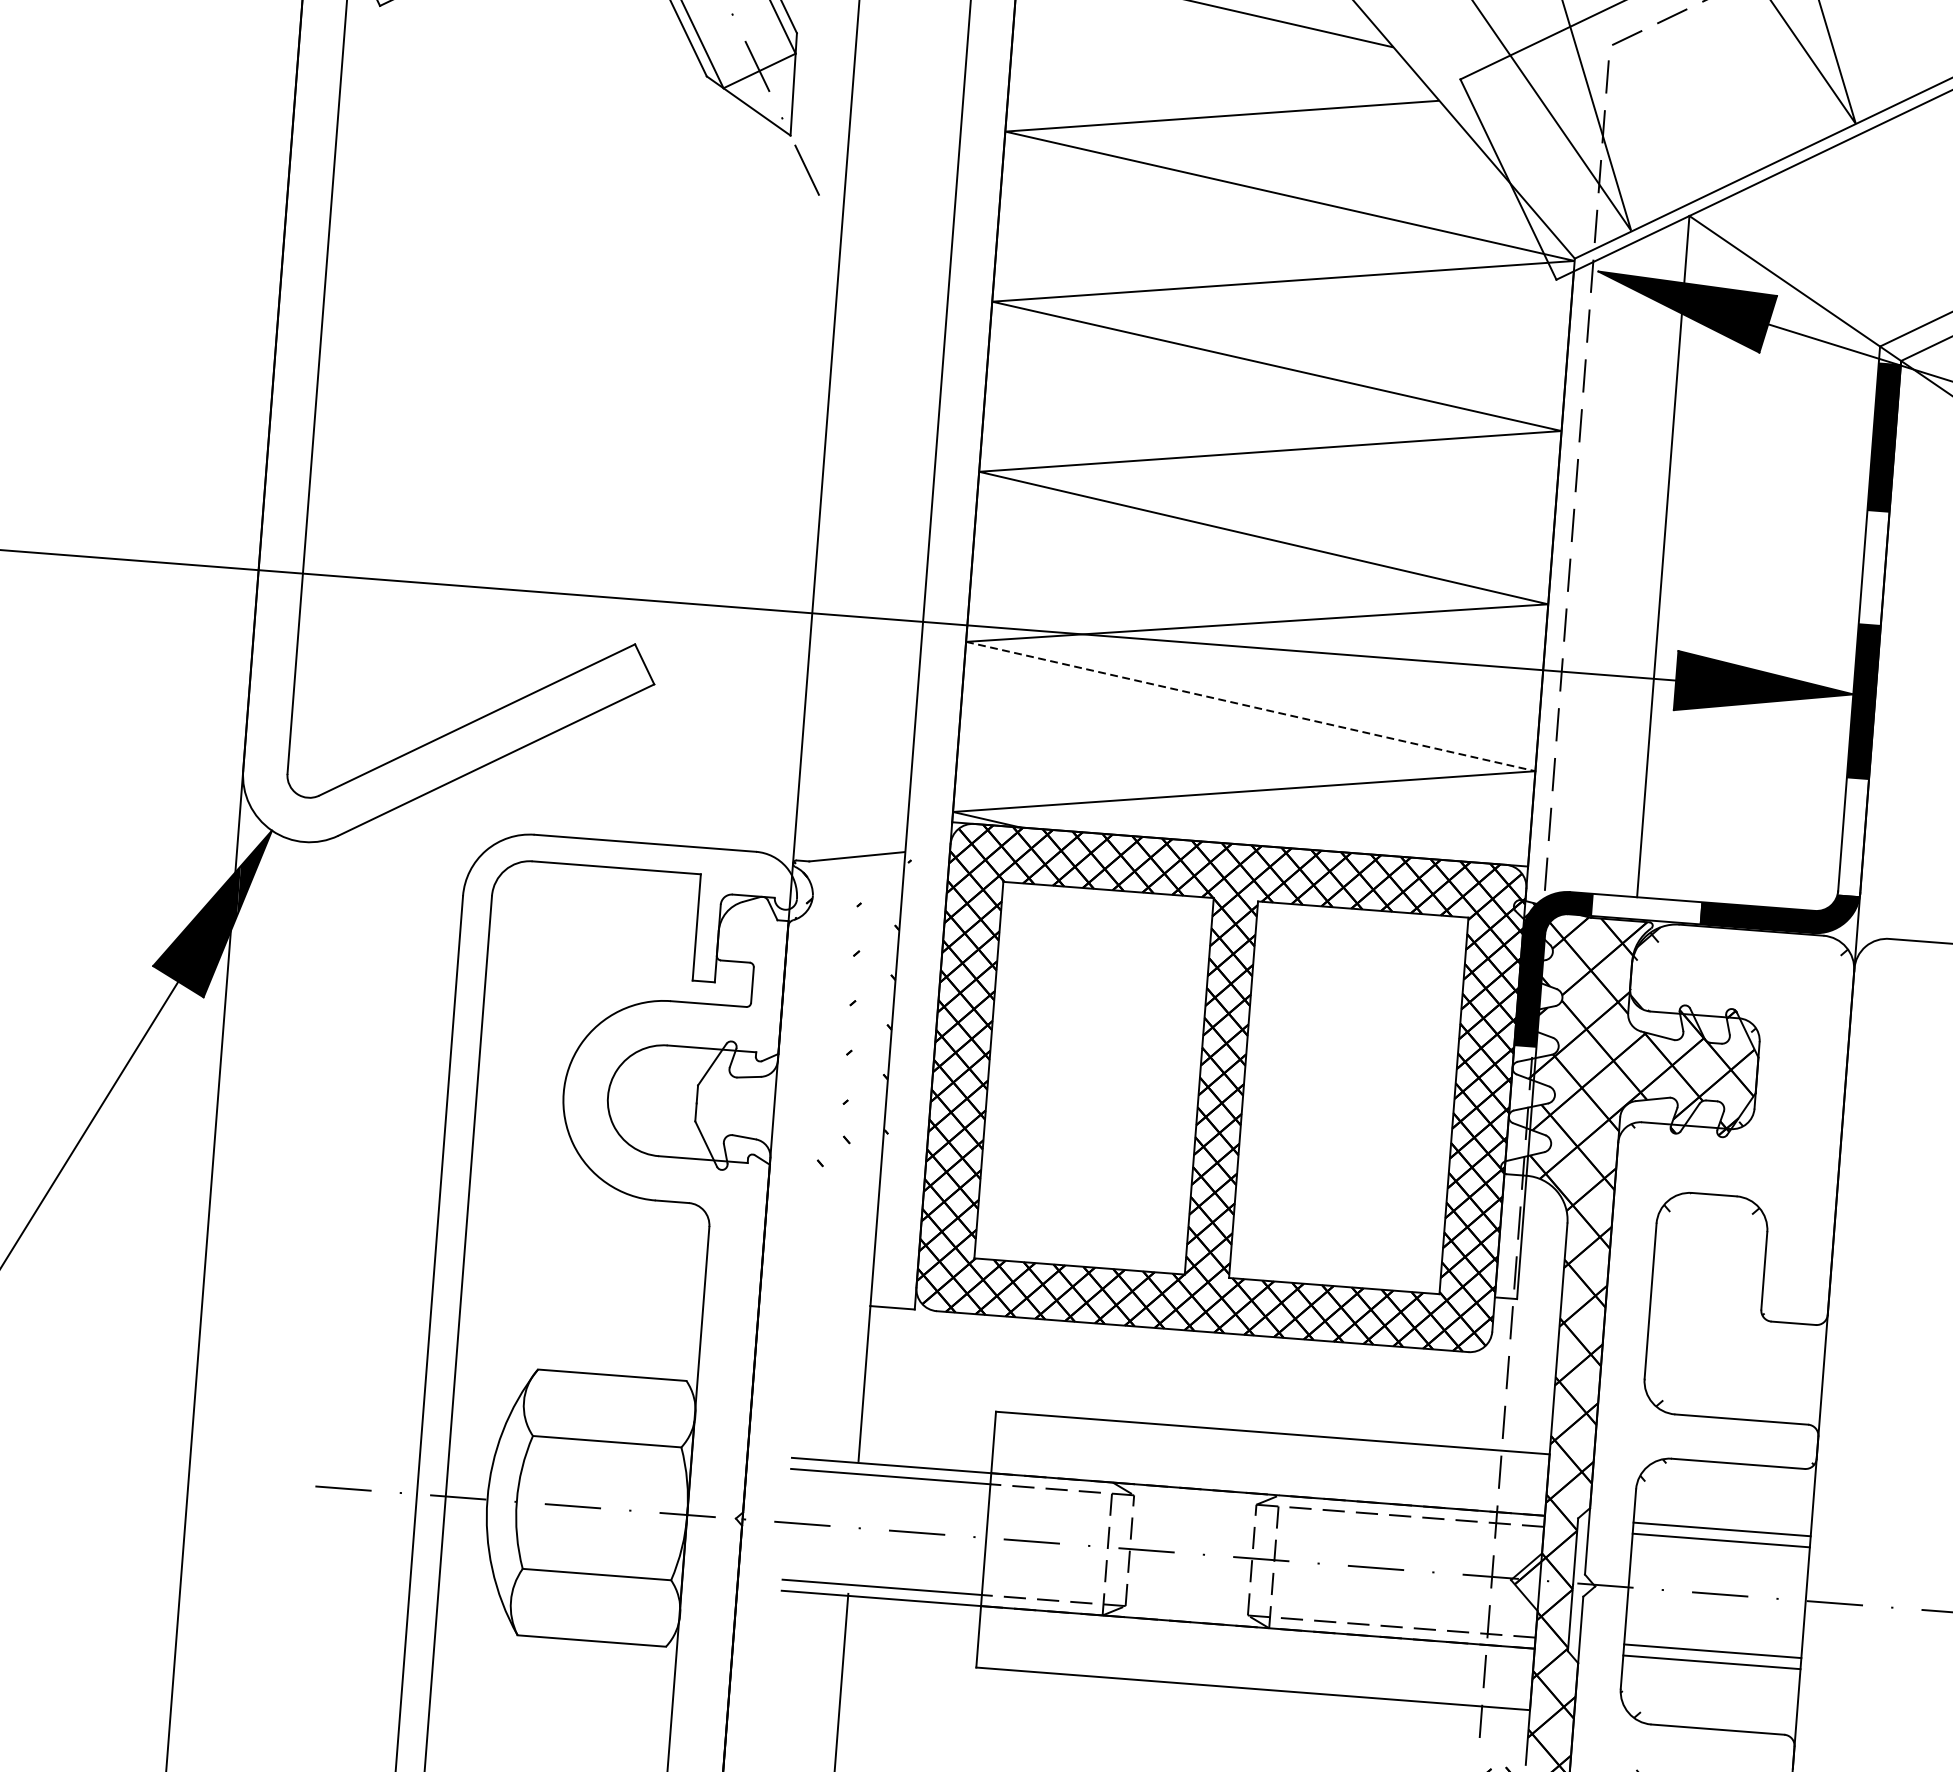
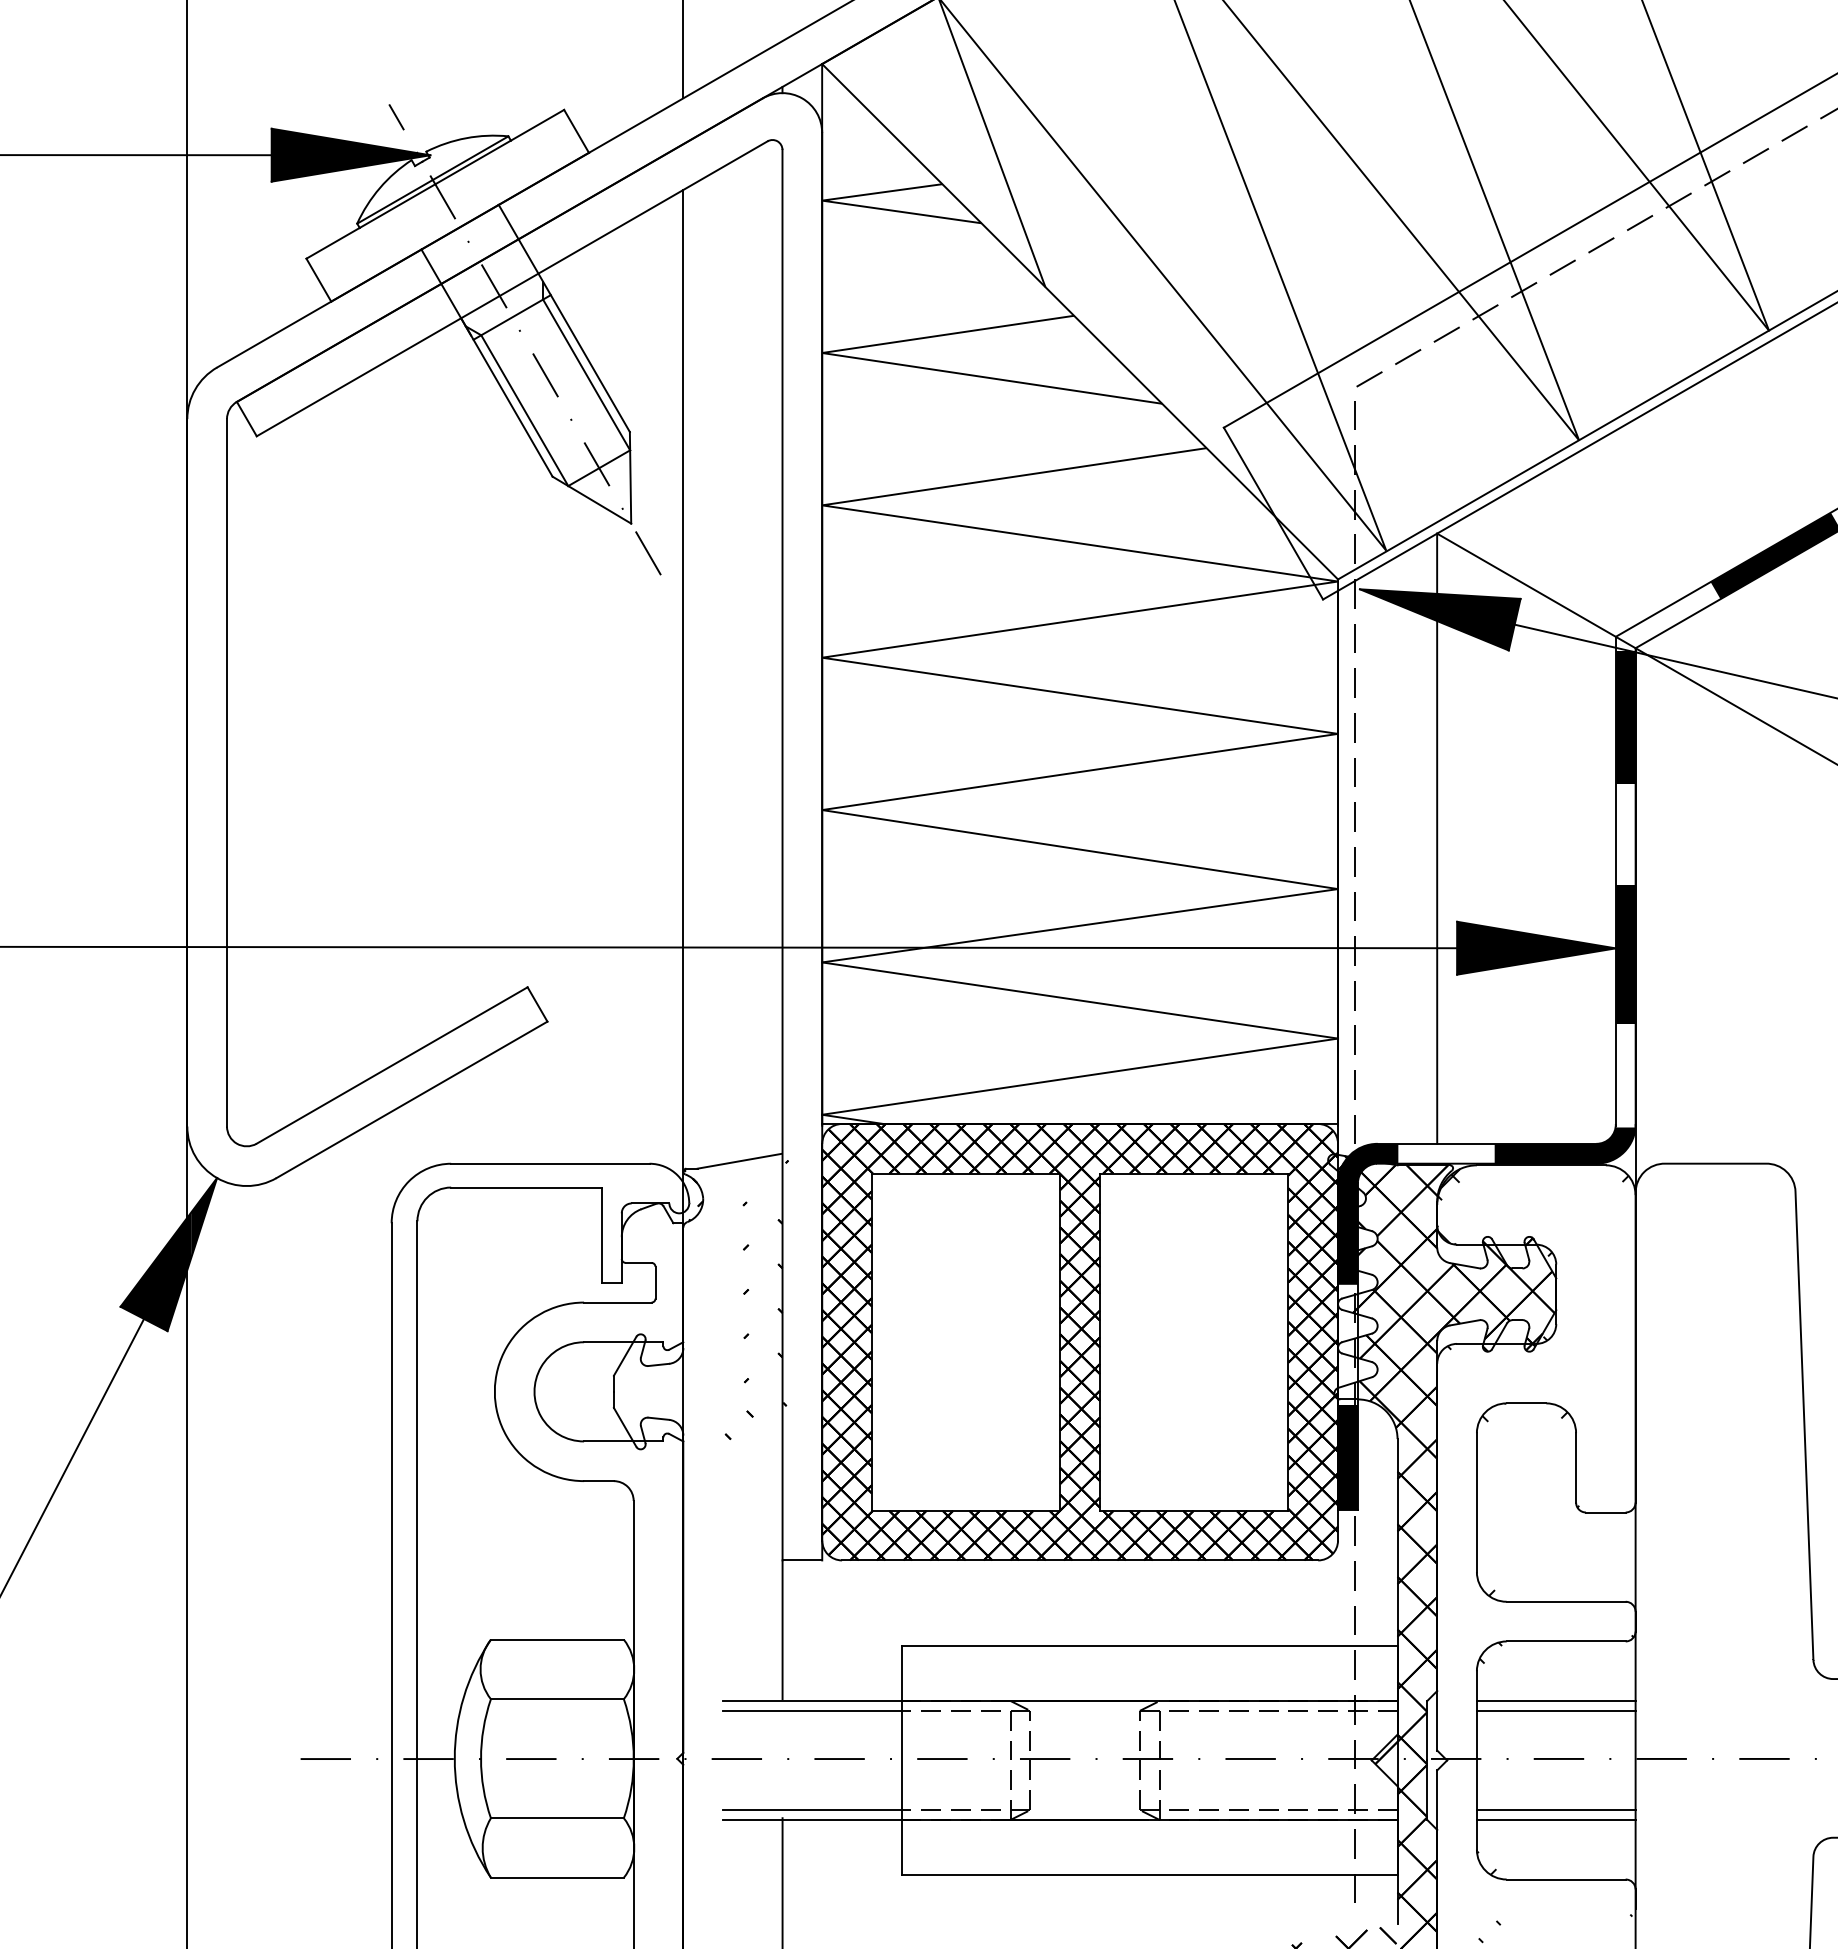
line: (1251, 706) -> (1080, 1000), dashed -> solid
fill: (1510, 1239) -> (1347, 1457), added

